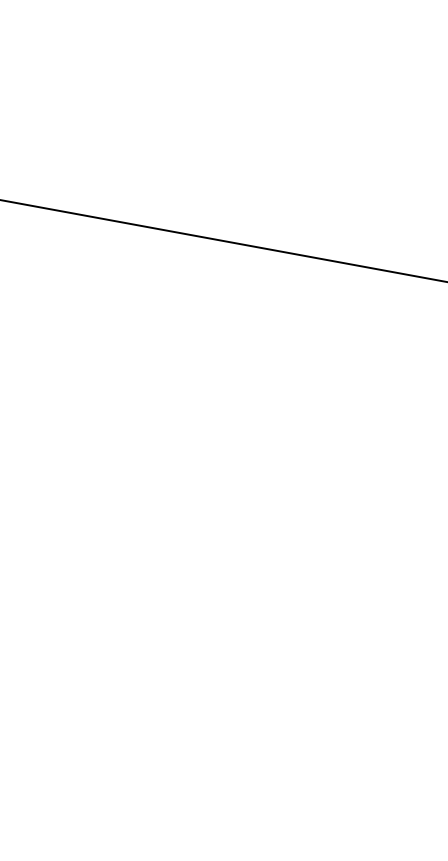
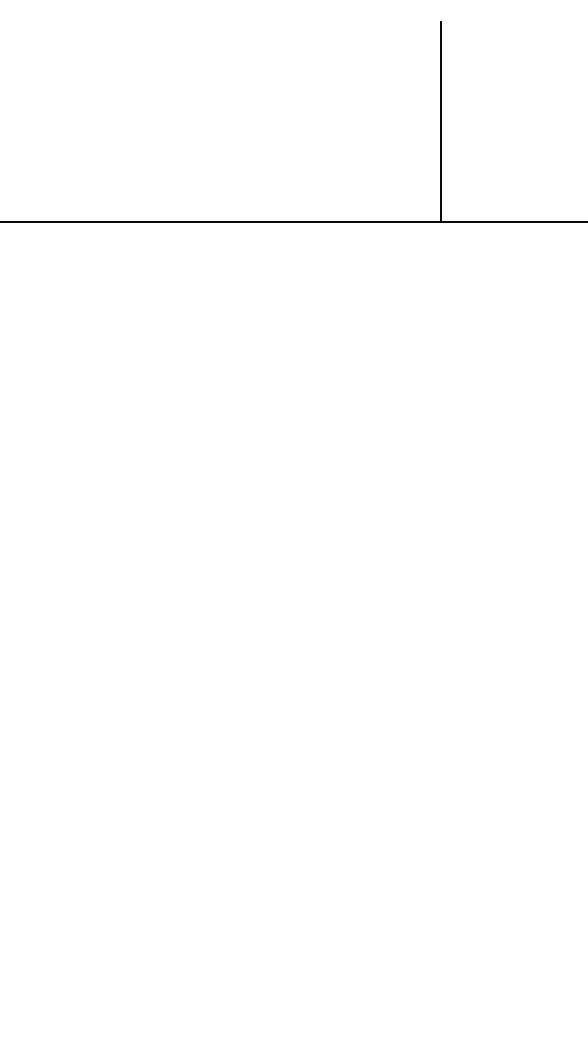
line: (358, 179) -> (440, 121), added

